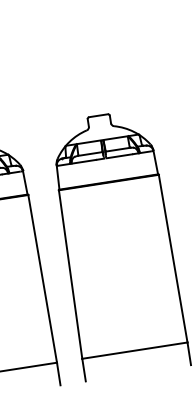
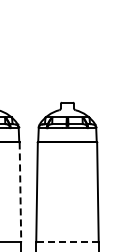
line: (42, 279) -> (20, 192), solid -> dashed
line: (133, 351) -> (66, 242), solid -> dashed

